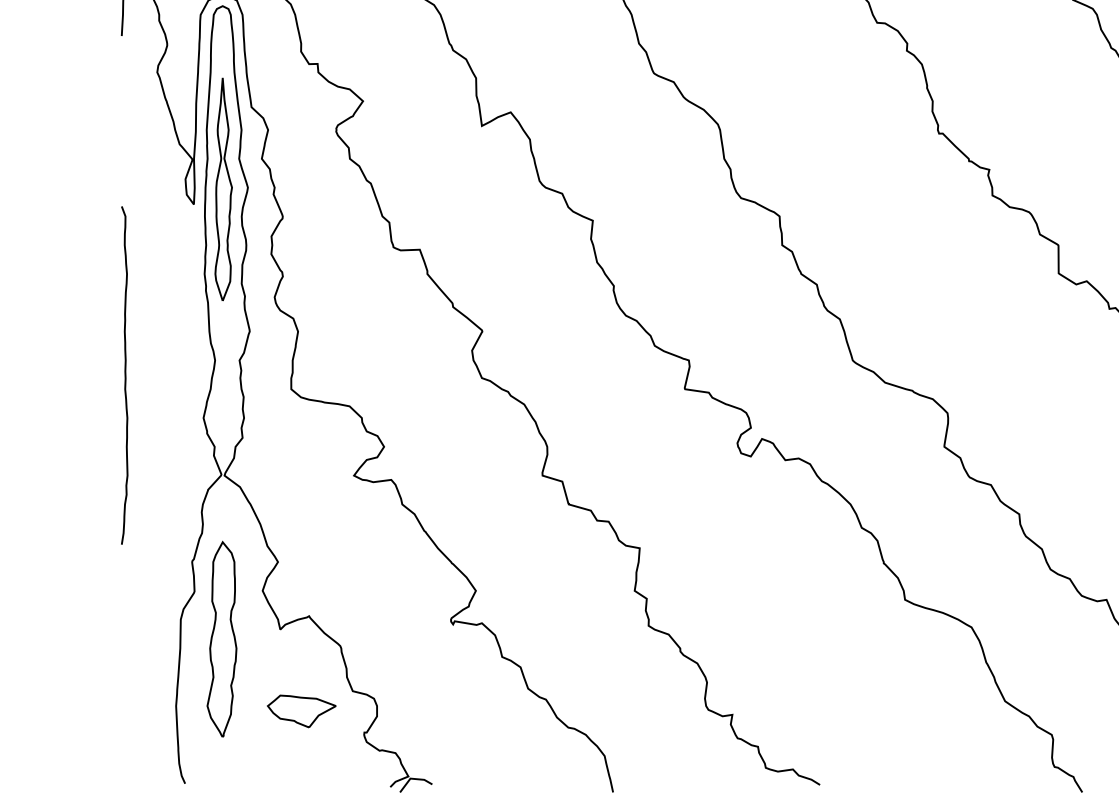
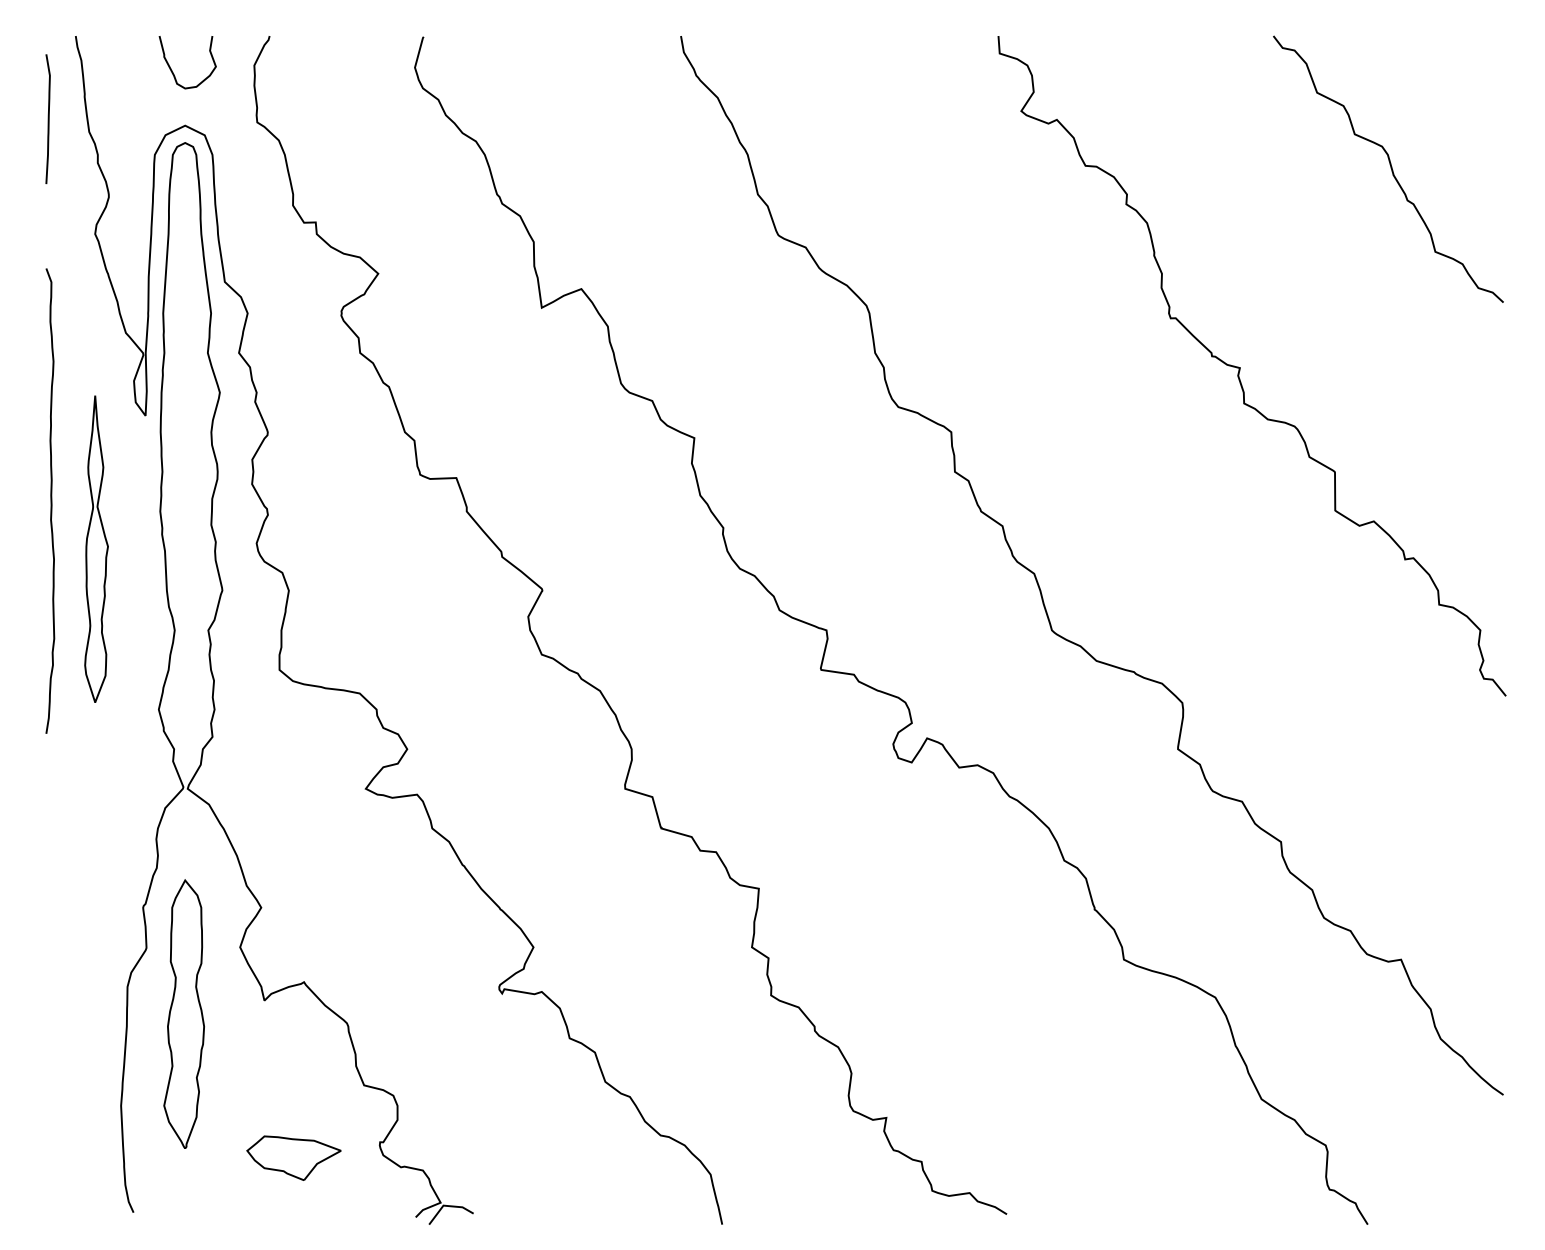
part: (223, 189) -> (96, 548), moved
curve: (124, 375) -> (50, 500), moved
part: (301, 710) -> (293, 1157), moved

